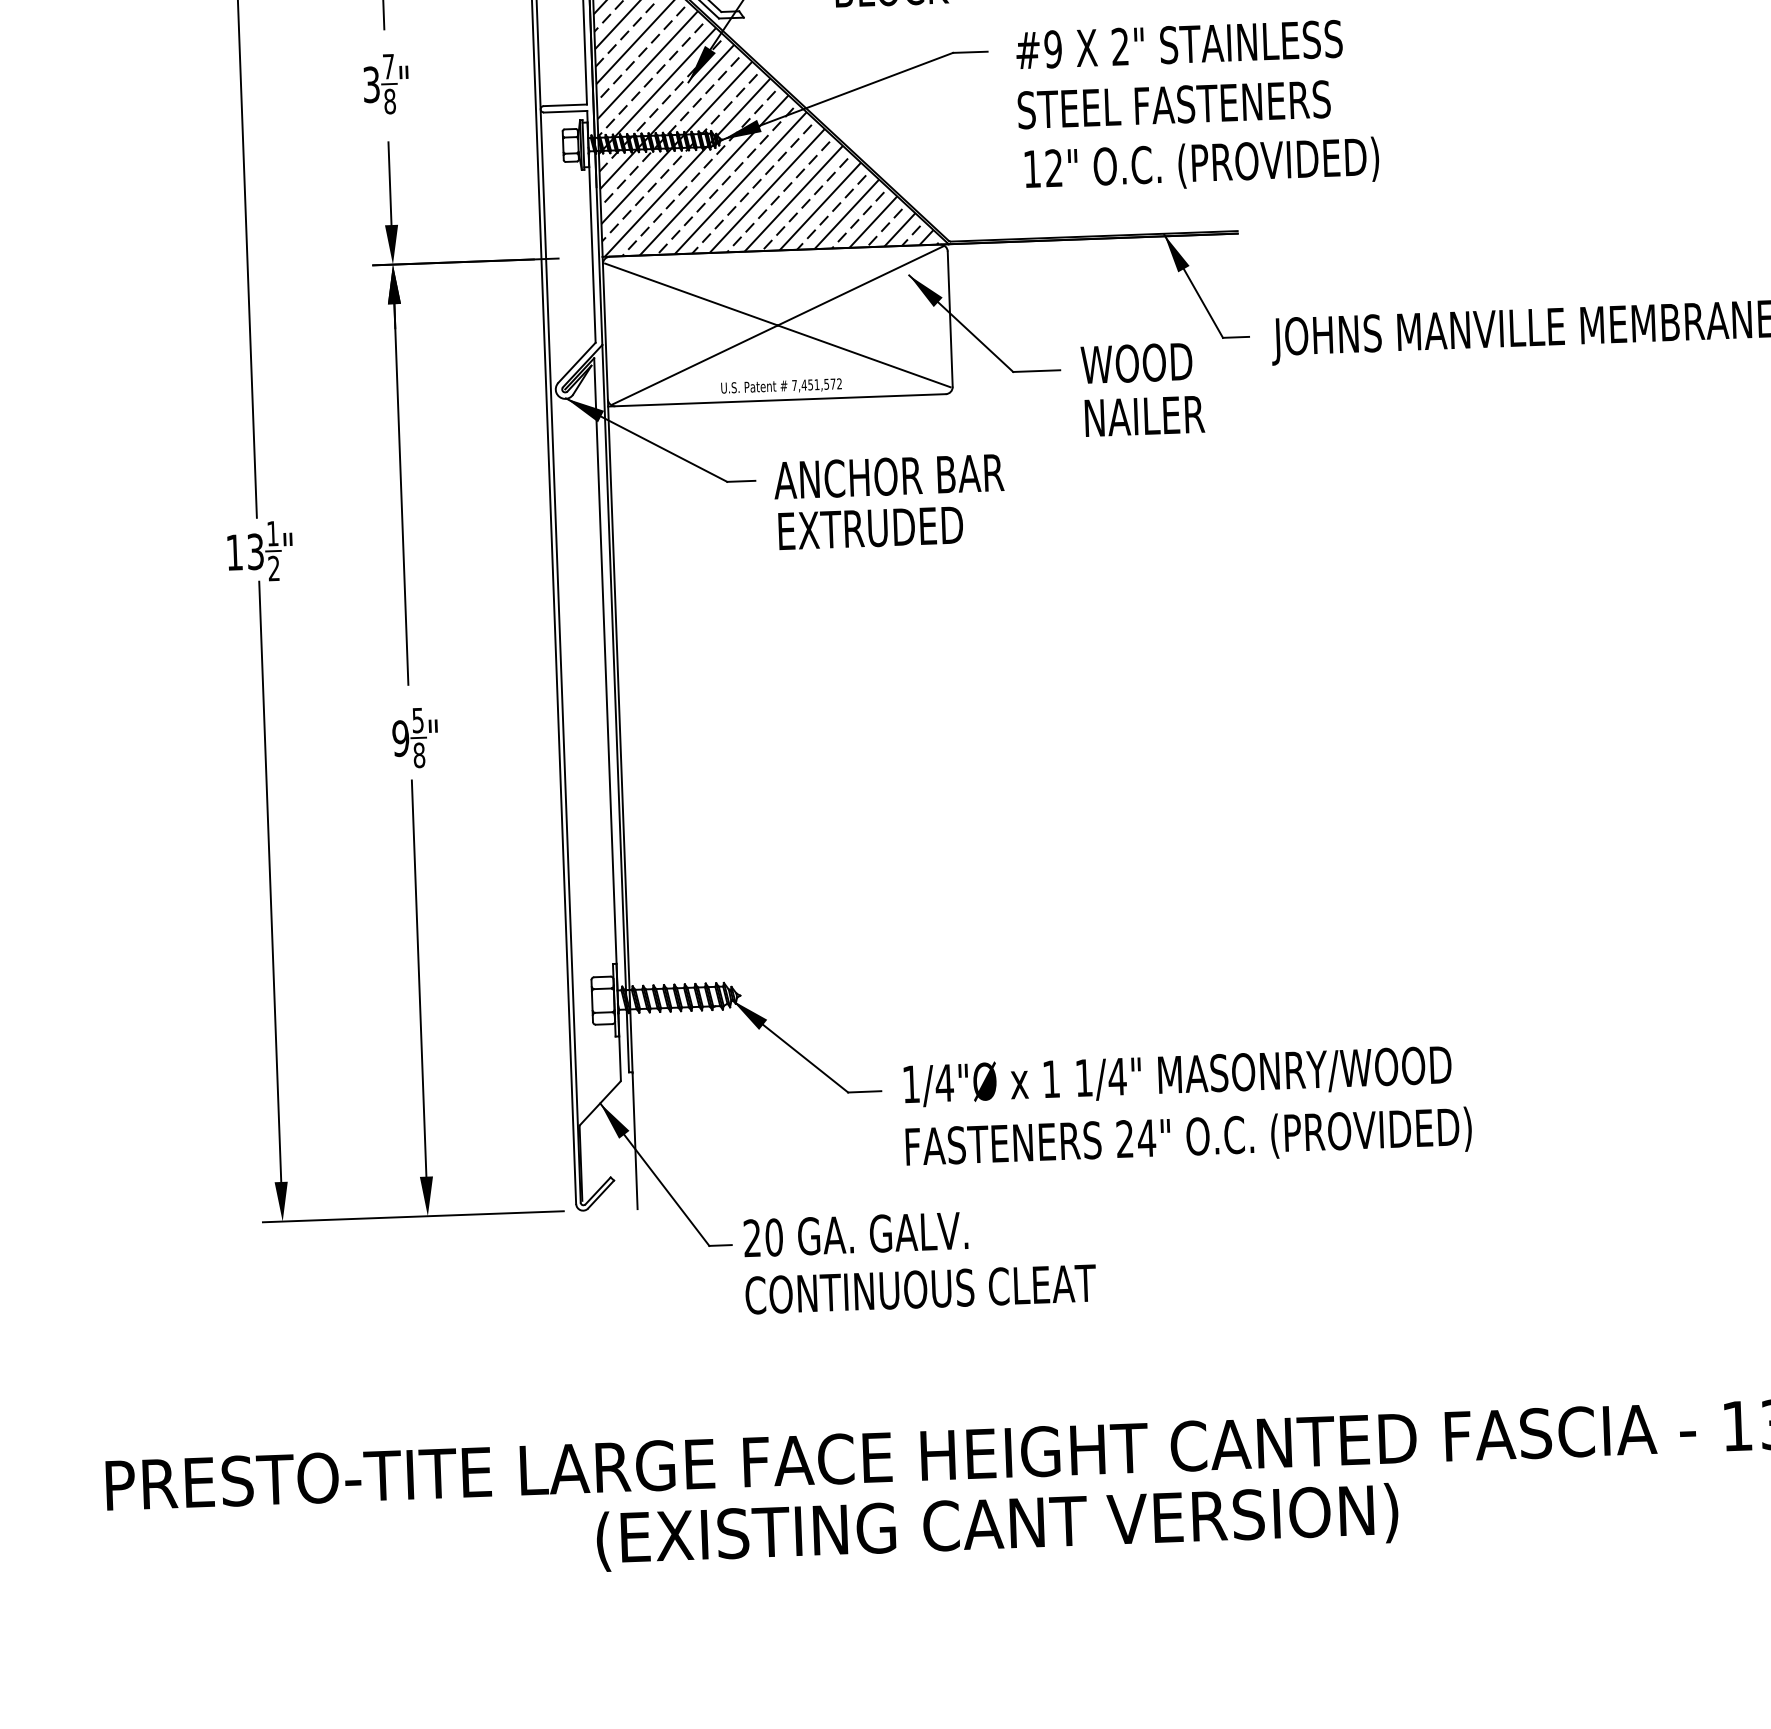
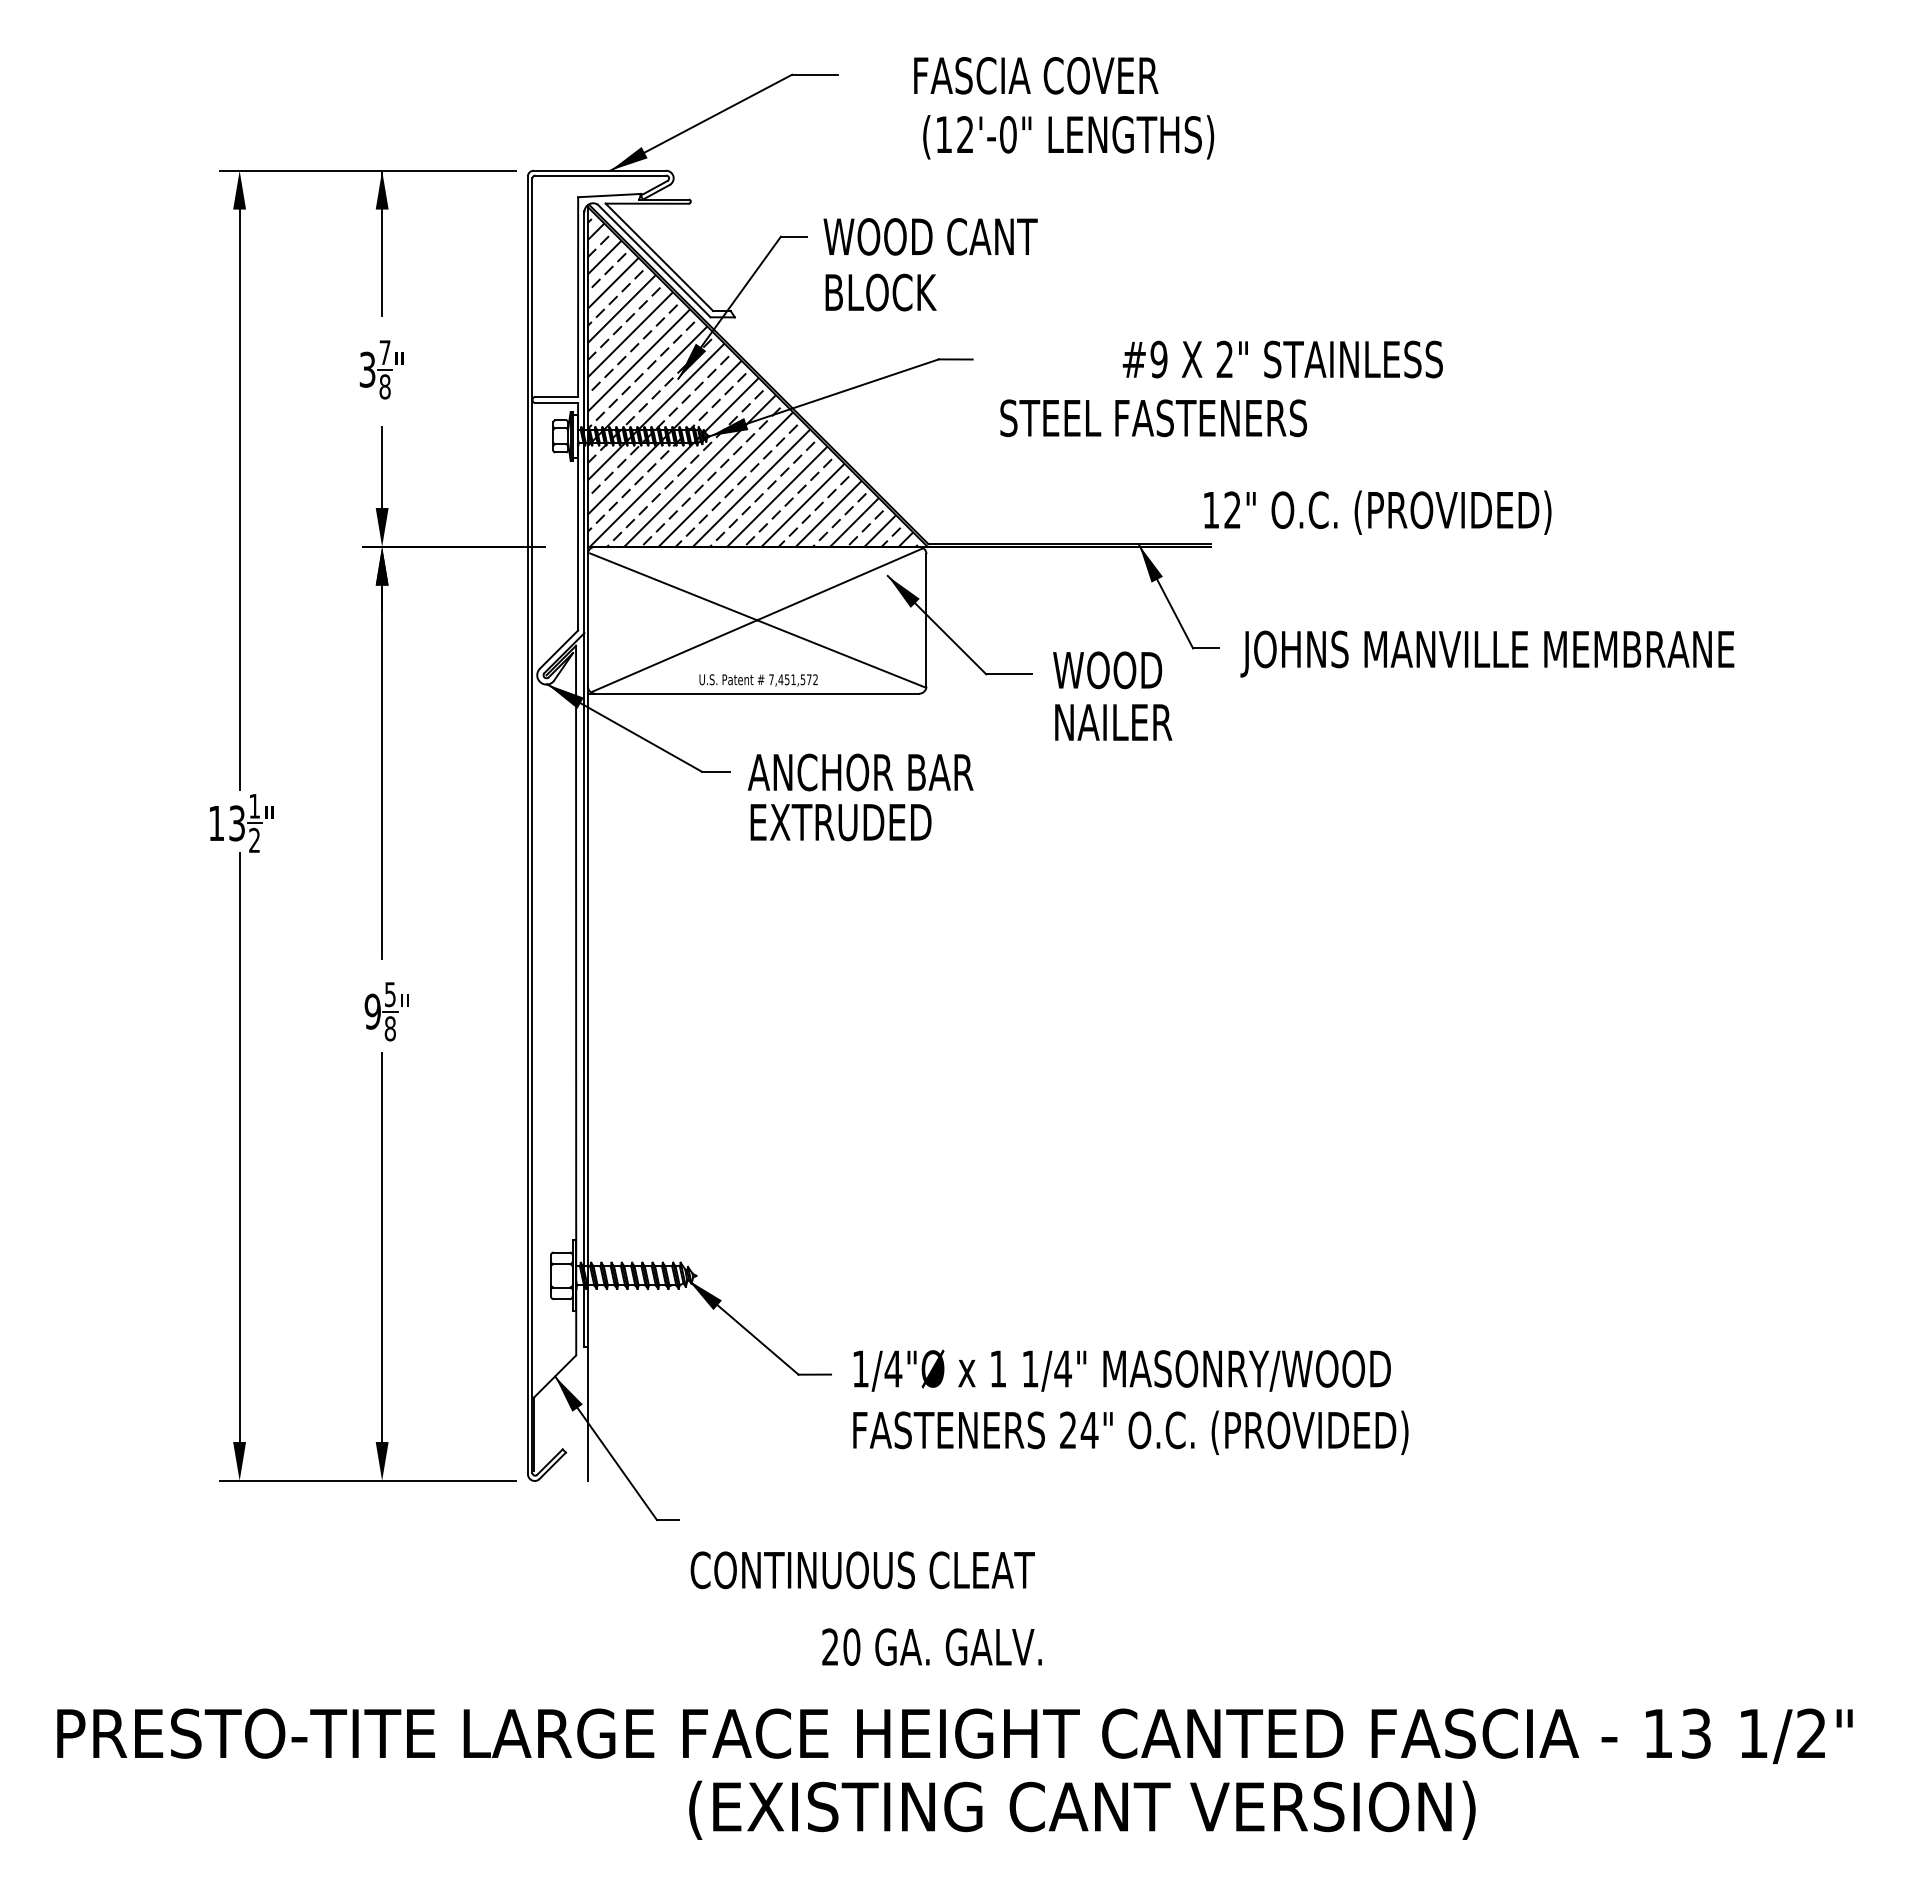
text: (1178, 44) -> (1282, 359), moved
text: (1201, 165) -> (1377, 512), moved
text: (855, 1233) -> (931, 1646), moved
text: (997, 1526) -> (1082, 1809), moved

